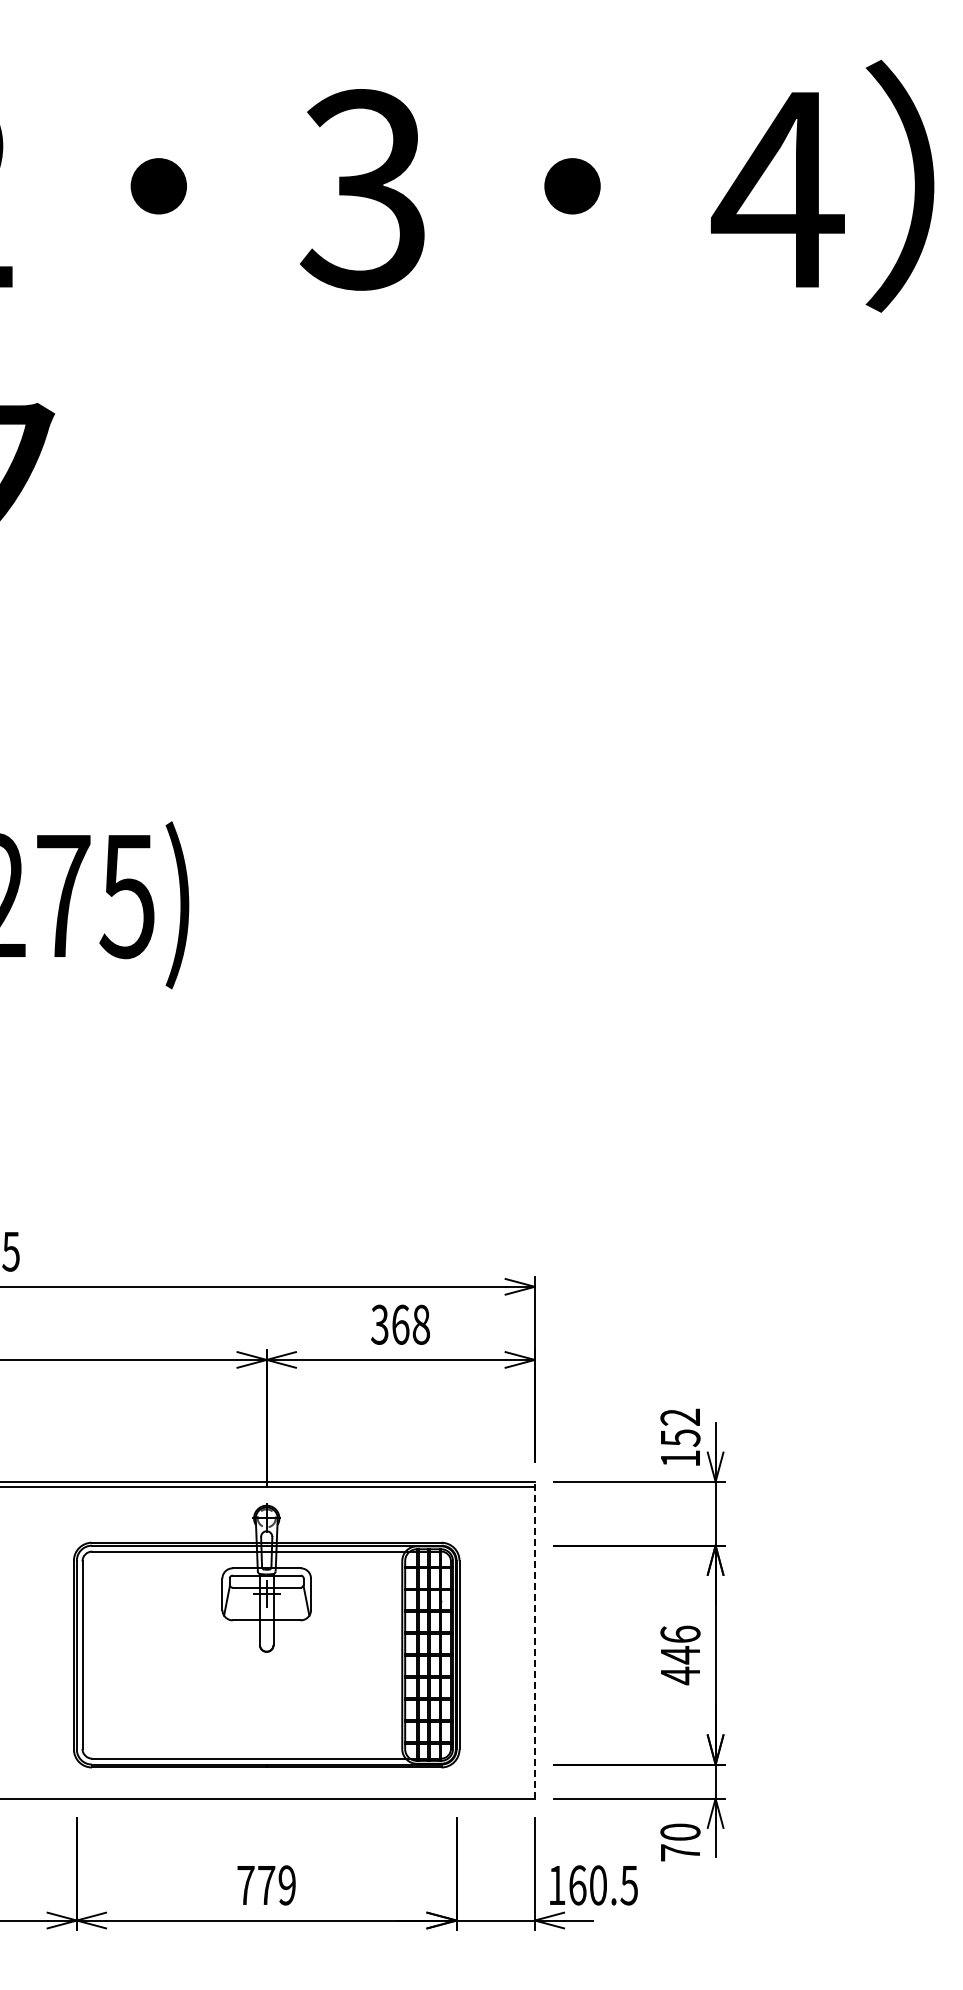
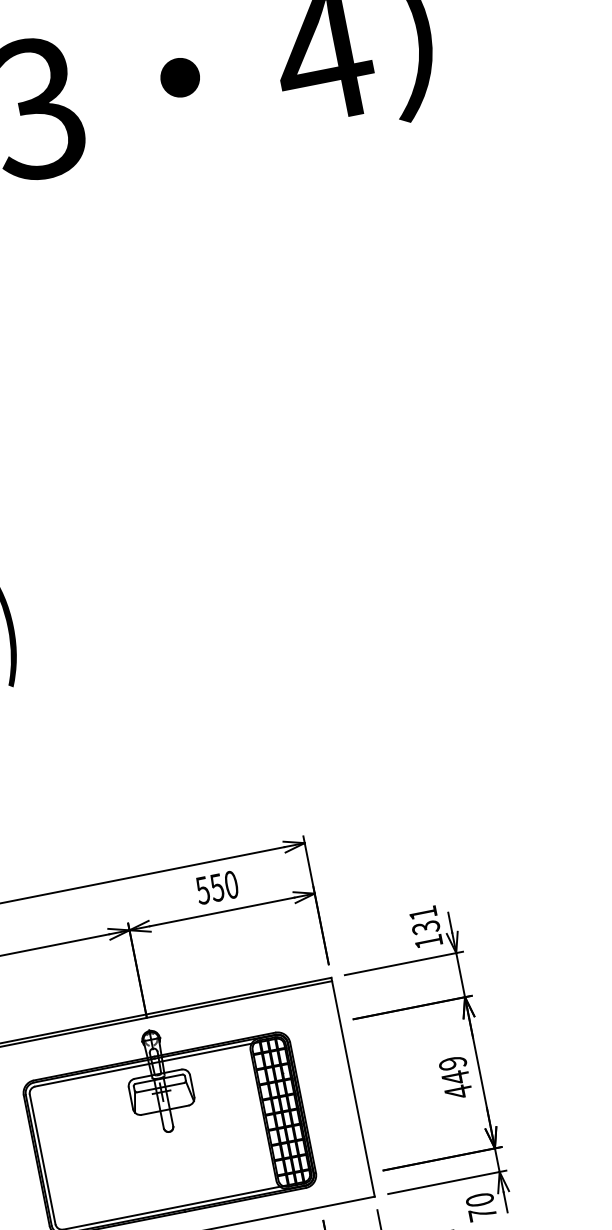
text: (400, 1324) -> (217, 887), 368 -> 550
text: (680, 1427) -> (424, 920), 152 -> 131
text: (680, 1634) -> (452, 1063), 446 -> 449
line: (534, 1639) -> (352, 1086), dashed -> solid

